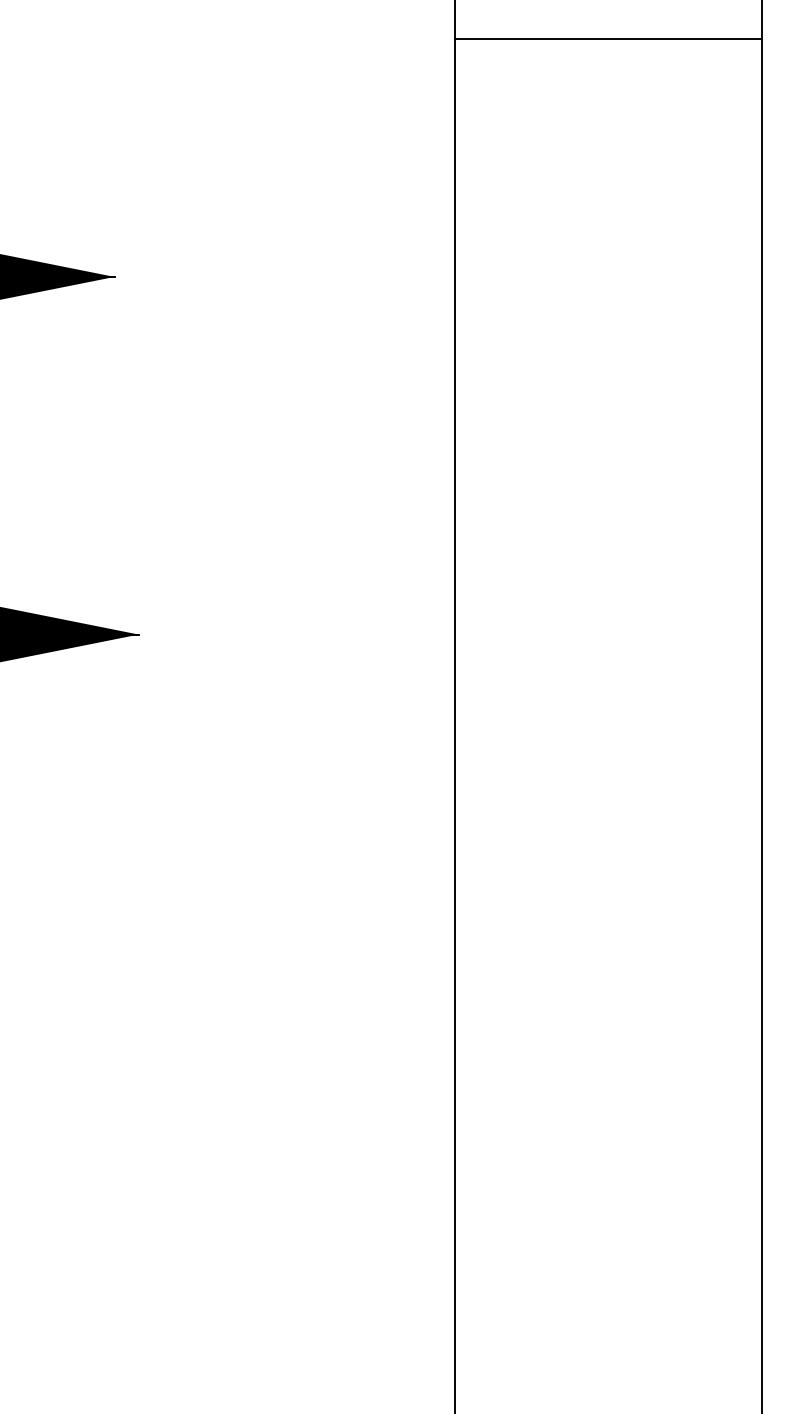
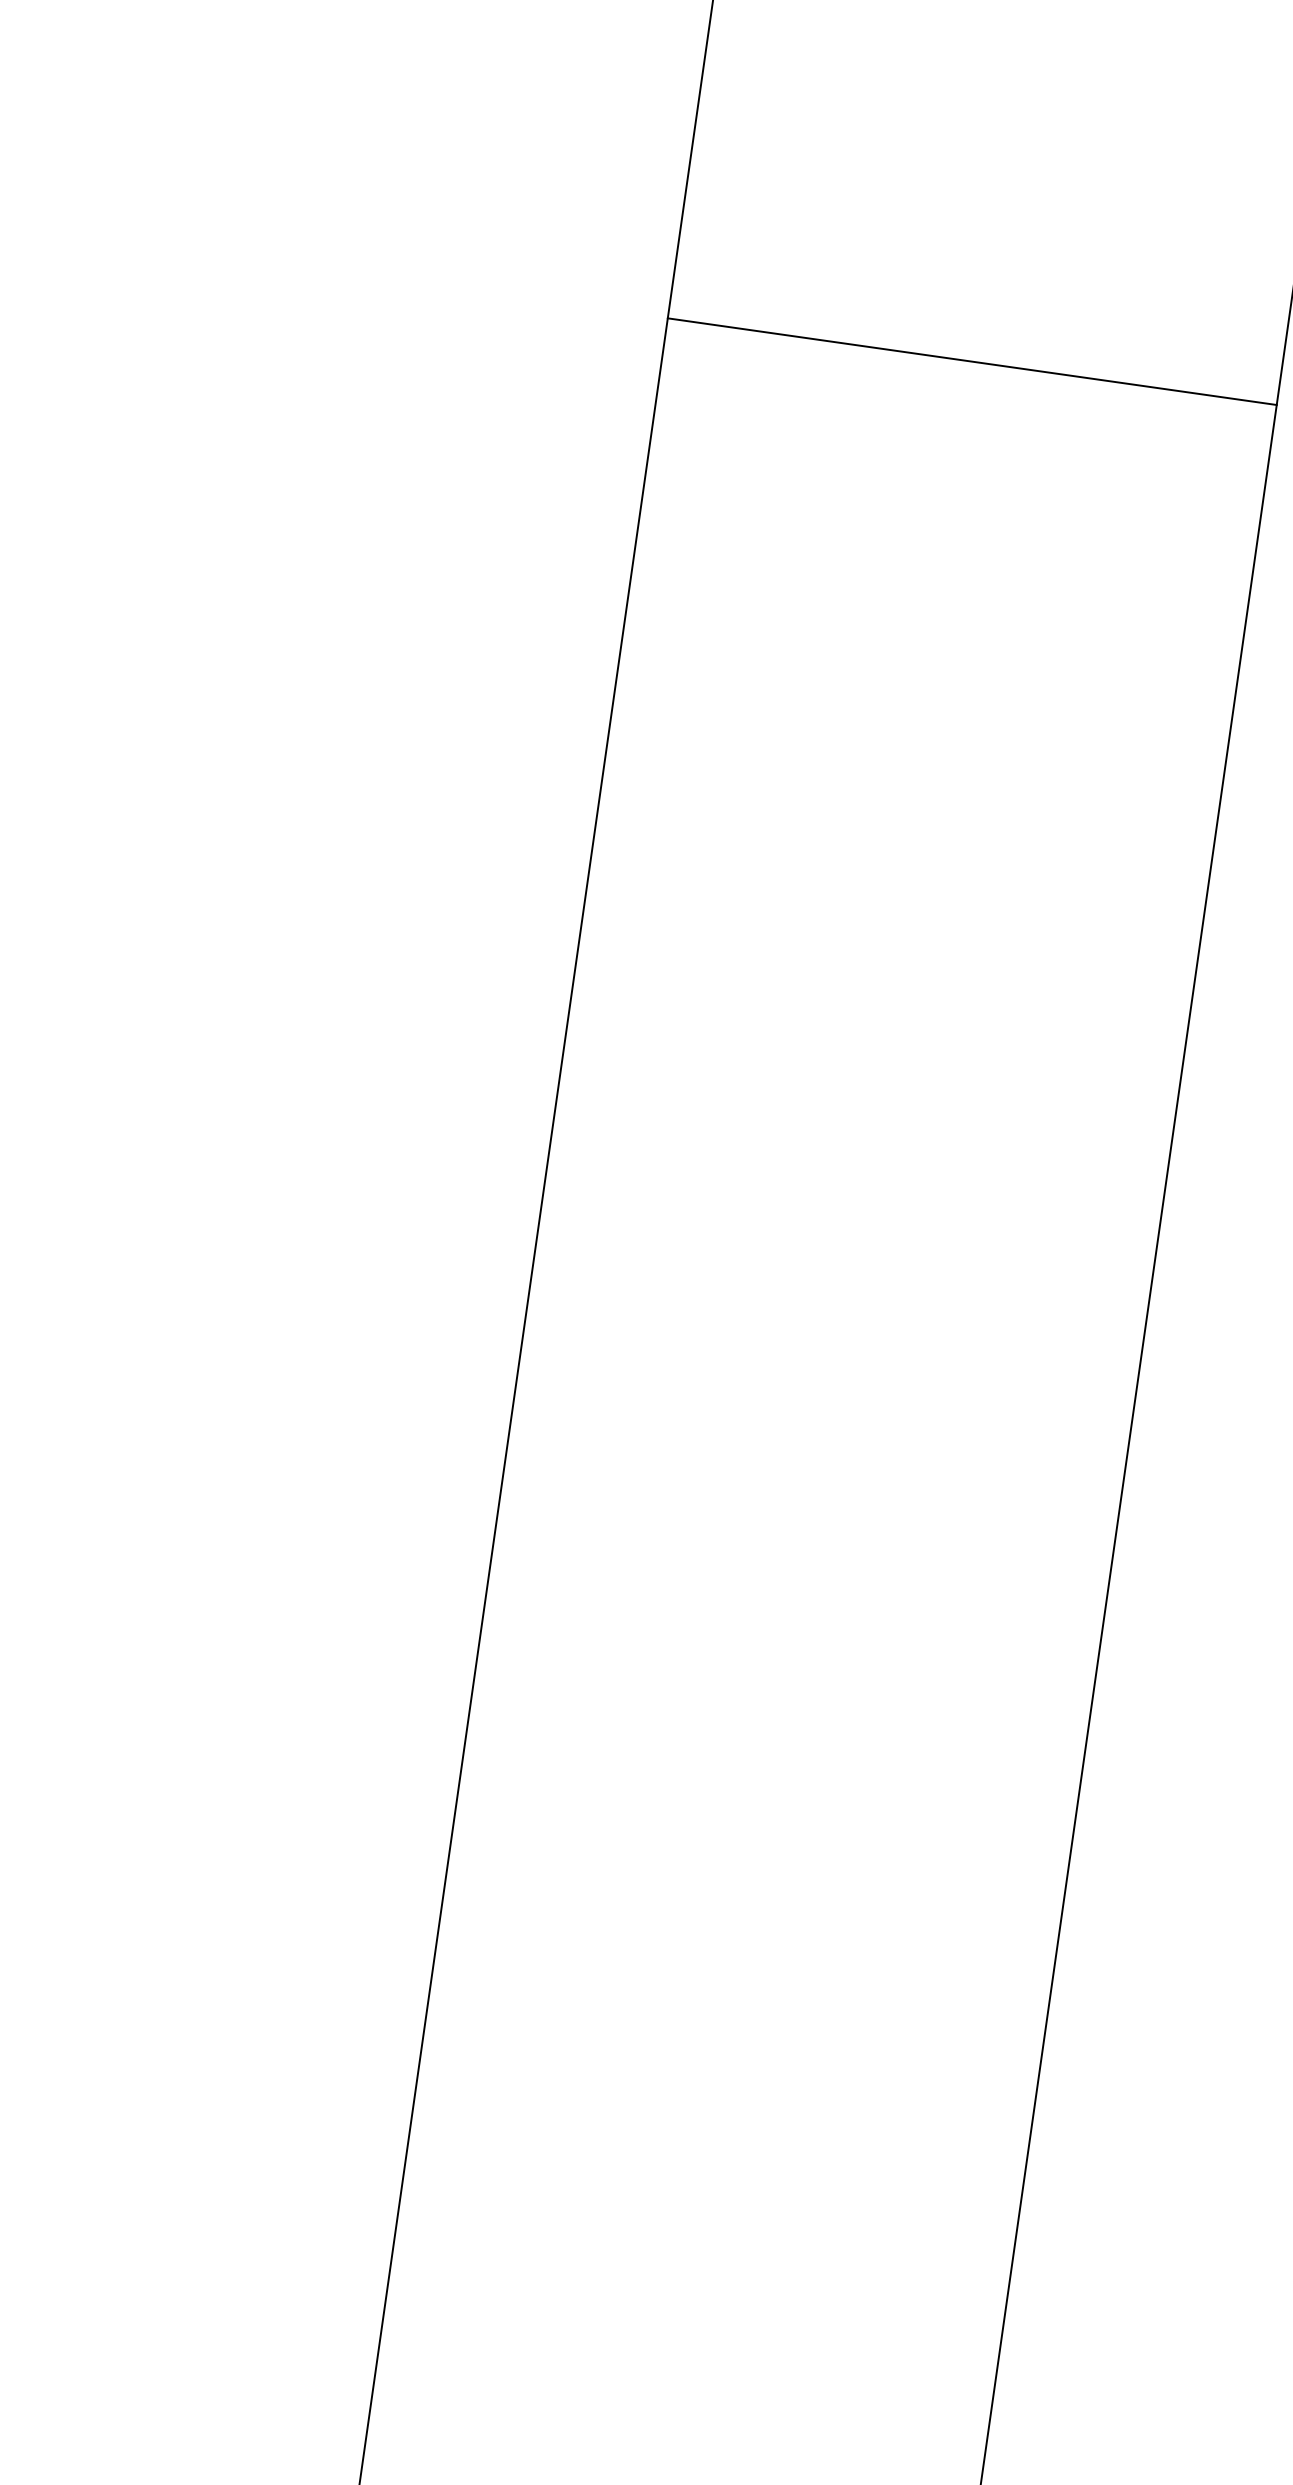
line: (608, 39) -> (971, 362), moved

